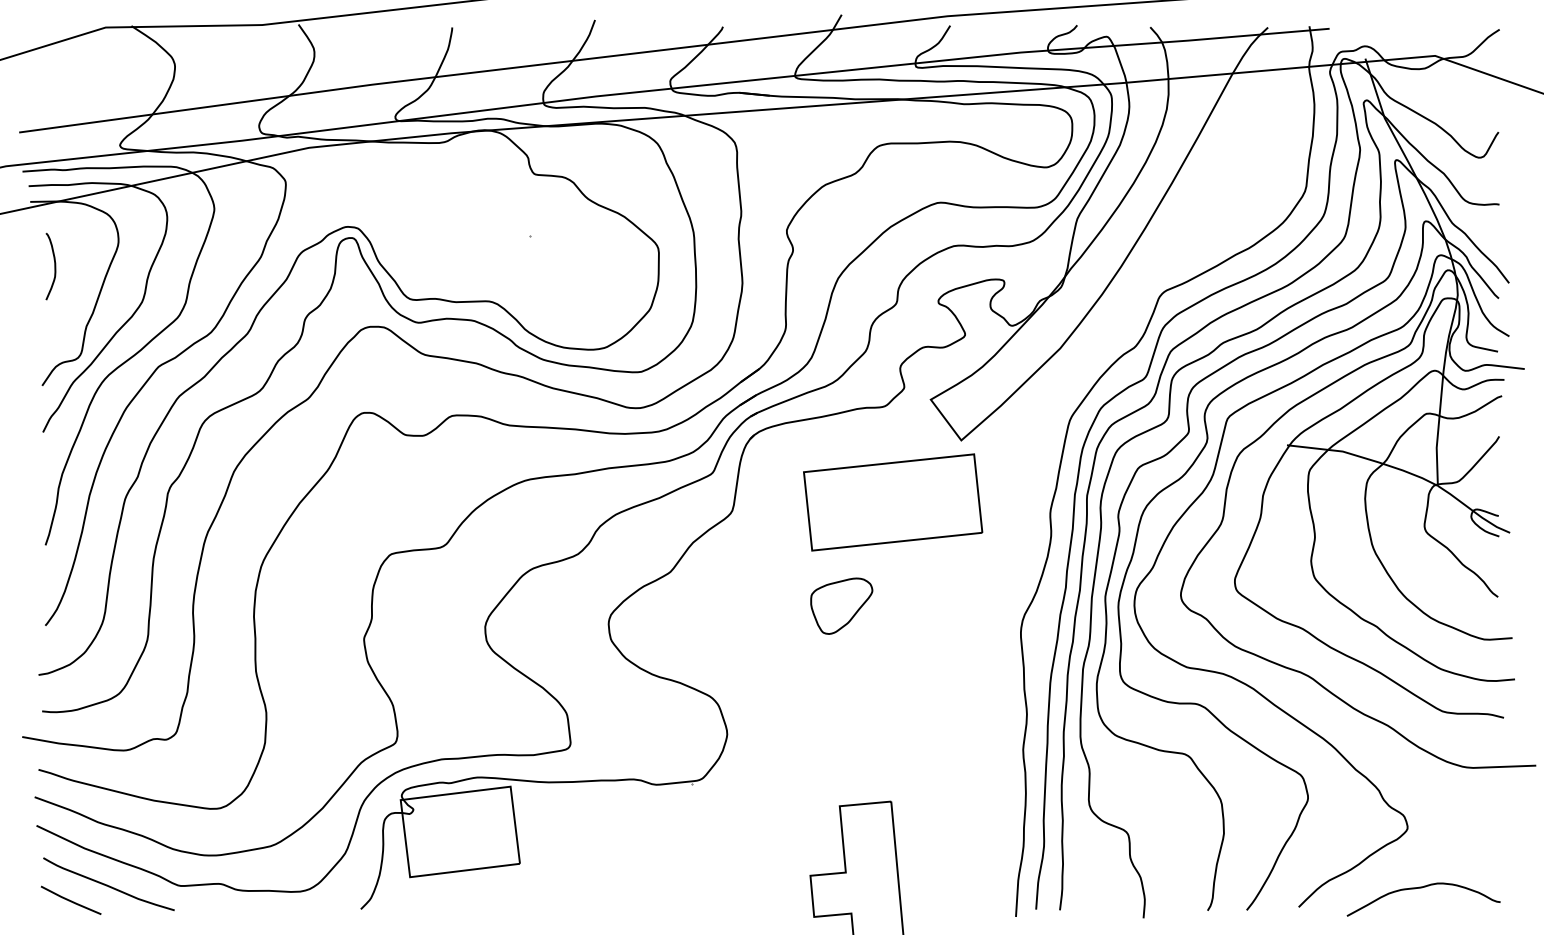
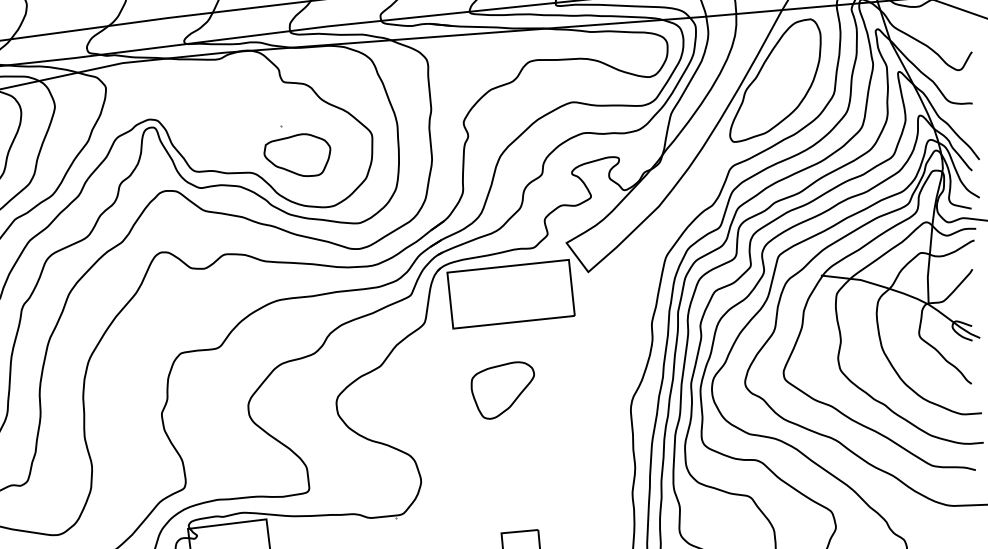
part: (1223, 172) -> (775, 80), added
part: (553, 276) -> (297, 155), added
part: (893, 502) -> (511, 294), moved
part: (841, 605) -> (502, 389), size x1.43

